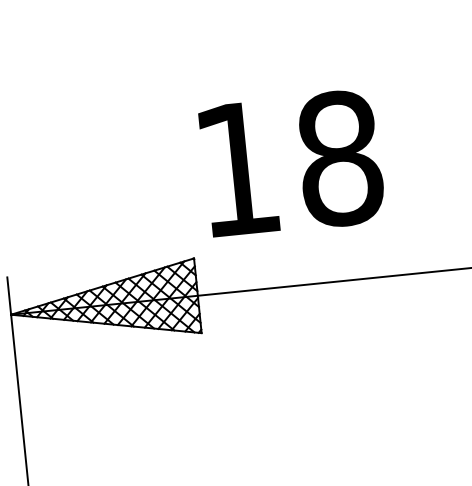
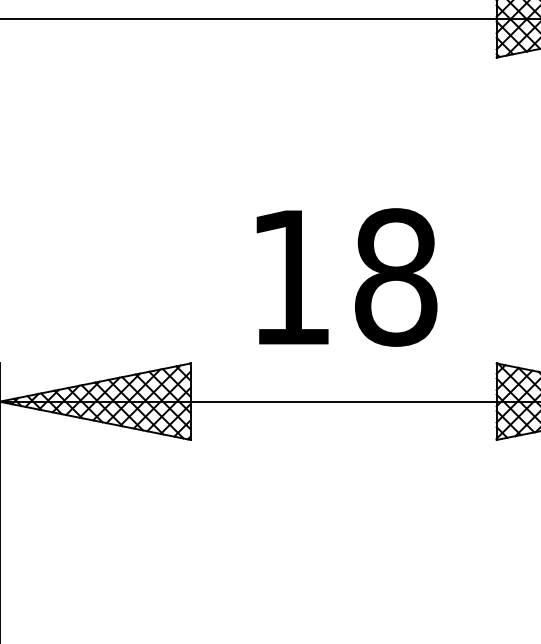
text: (291, 163) -> (346, 277), moved

